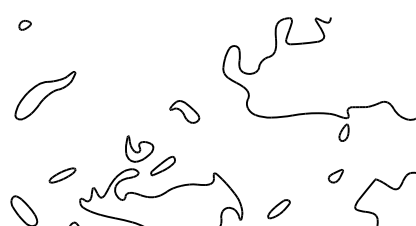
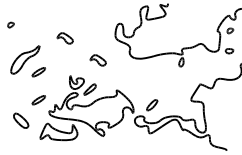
part: (124, 62) -> (64, 38), added
part: (67, 122) -> (38, 72), added
part: (335, 175) -> (179, 84), removed

